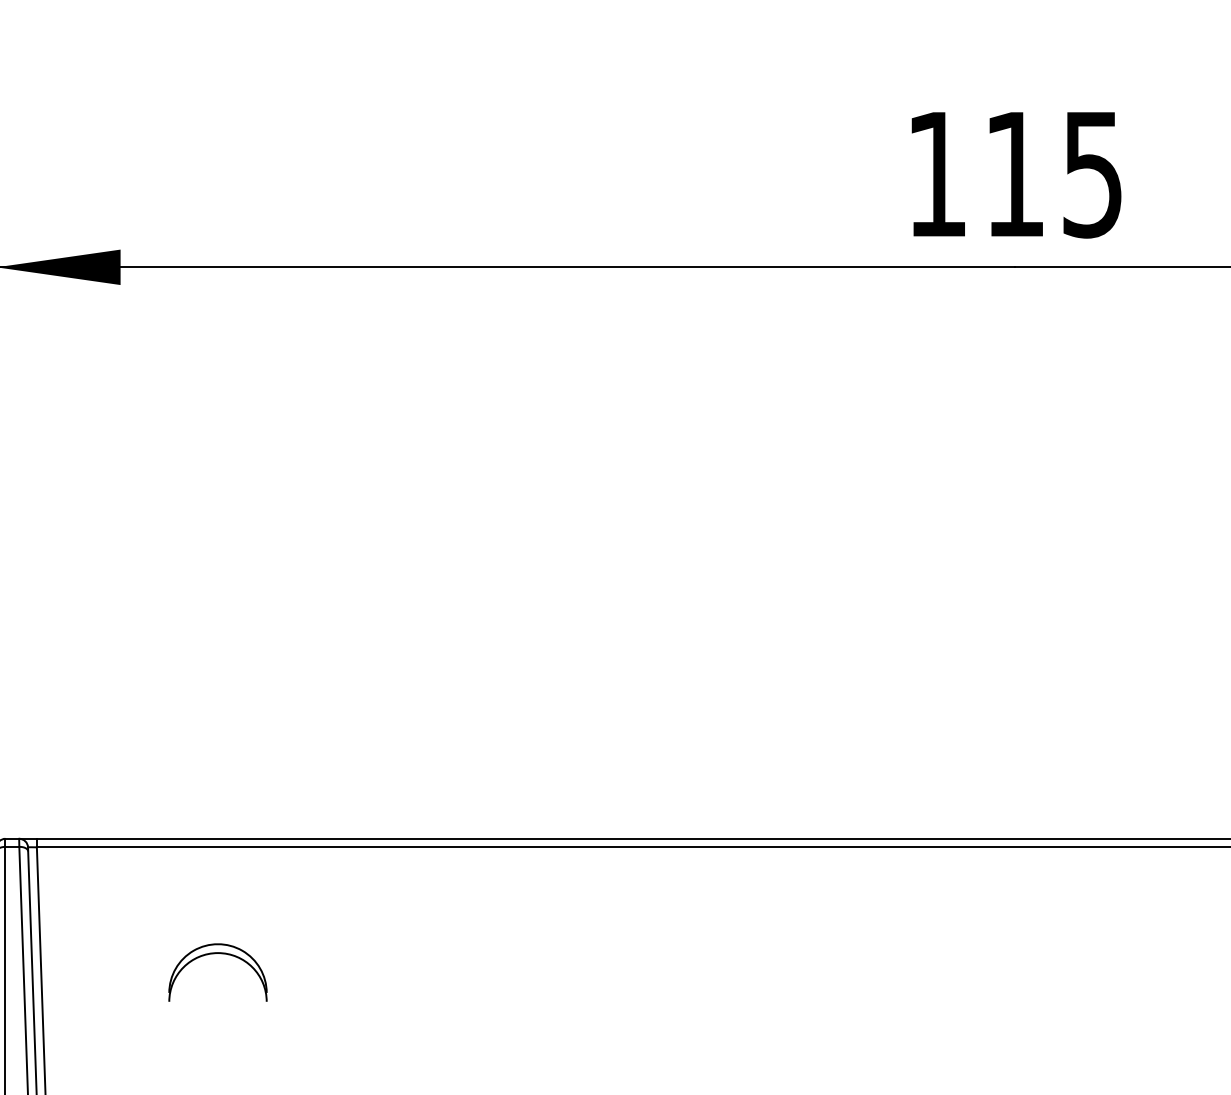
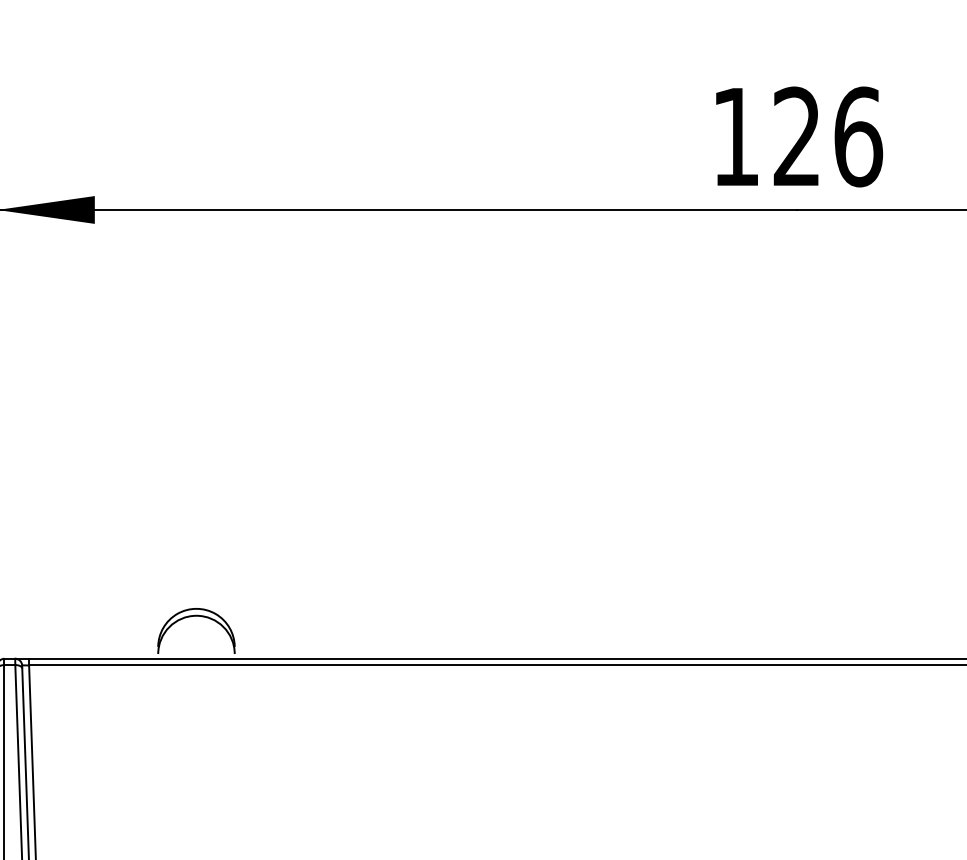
text: (1054, 174) -> (828, 137), 115 -> 126
part: (214, 954) -> (193, 616), moved

